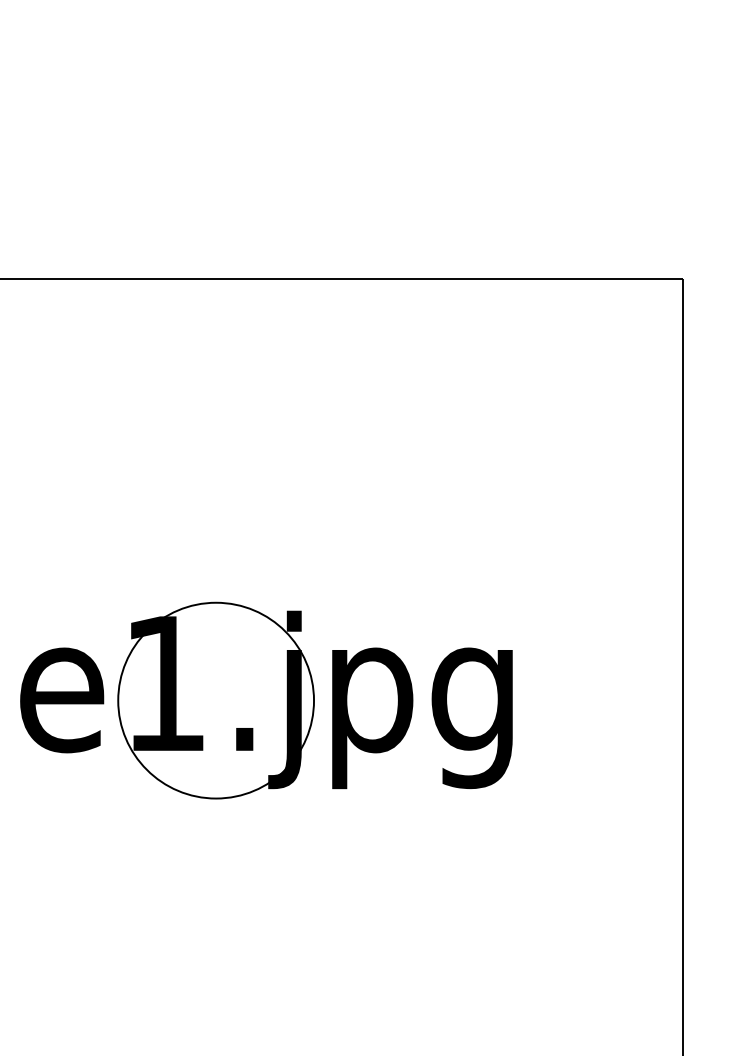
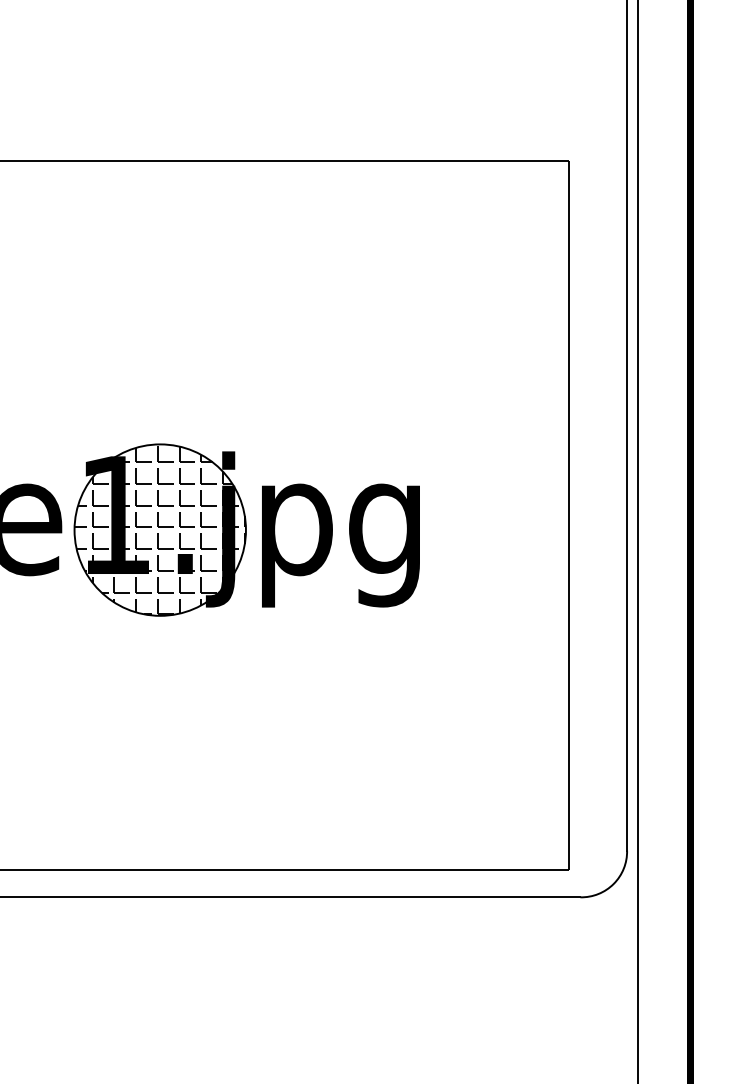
hatch: (215, 701) -> (159, 530), added

